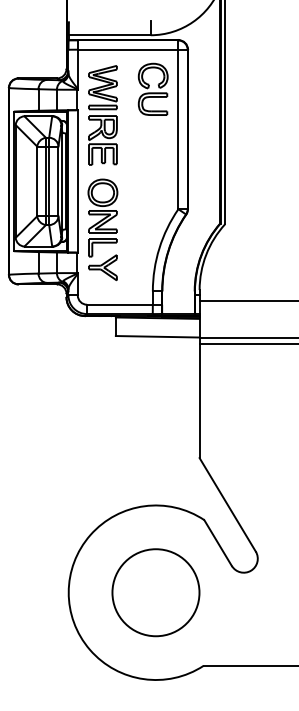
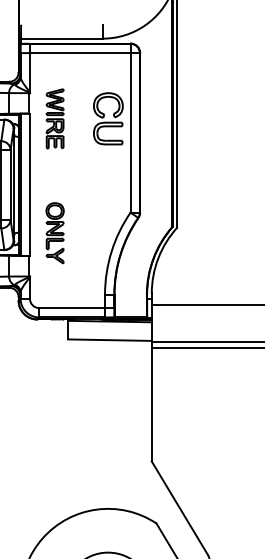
part: (152, 88) -> (107, 117), moved
part: (102, 115) -> (54, 118), size x0.6
part: (102, 229) -> (54, 232), size x0.6

